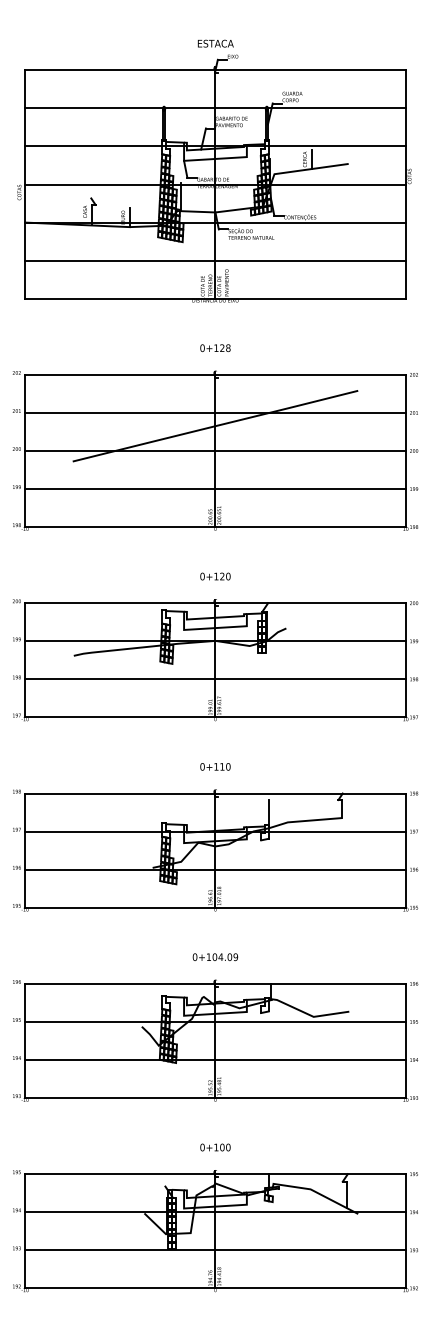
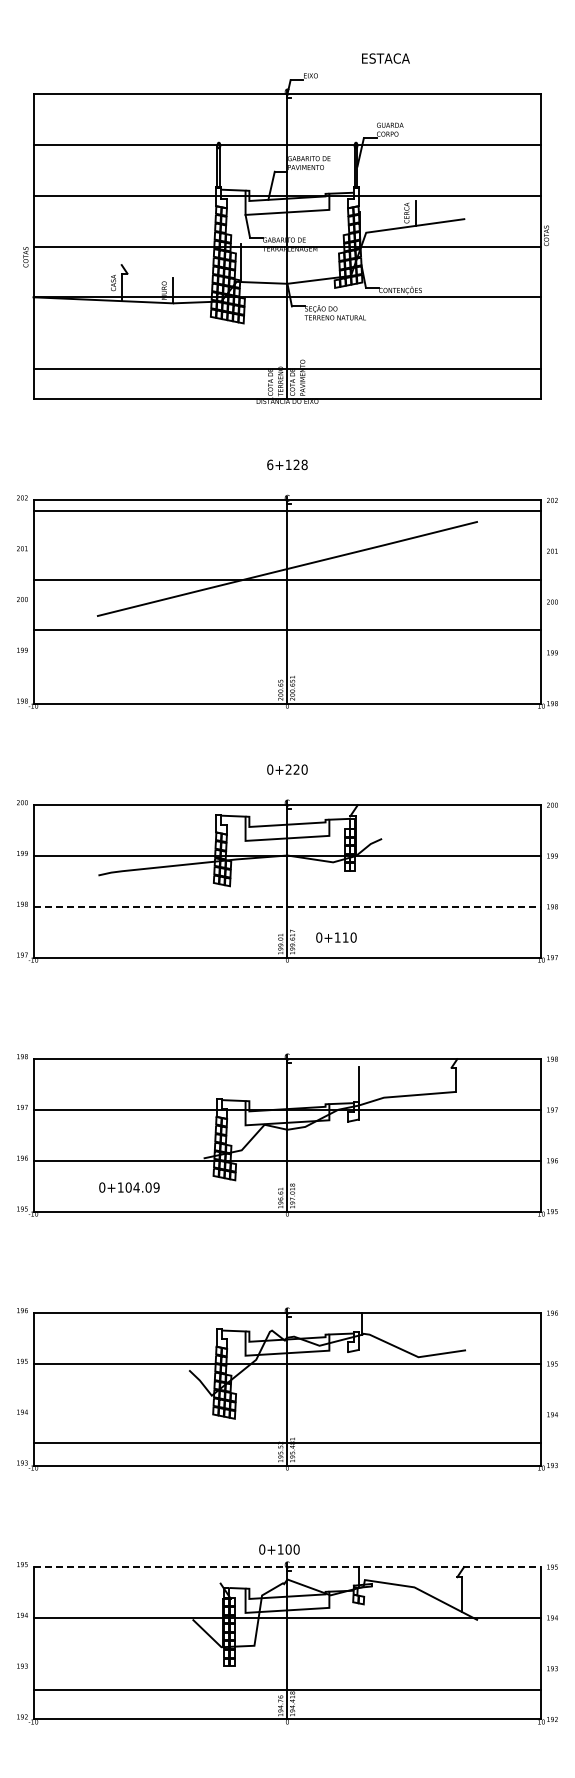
text: (215, 43) -> (385, 58), moved
line: (215, 260) -> (287, 369), moved
text: (202, 347) -> (270, 464), 0+128 -> 6+128
line: (215, 413) -> (287, 511), moved
line: (215, 451) -> (287, 580), moved
line: (215, 488) -> (287, 629), moved
text: (216, 576) -> (288, 769), 0+120 -> 0+220
line: (215, 679) -> (287, 906), solid -> dashed
text: (215, 766) -> (336, 937), moved
text: (215, 957) -> (129, 1187), moved
line: (215, 1059) -> (287, 1442), moved
text: (215, 1147) -> (279, 1549), moved
line: (215, 1174) -> (287, 1567), solid -> dashed
line: (215, 1250) -> (287, 1689), moved

